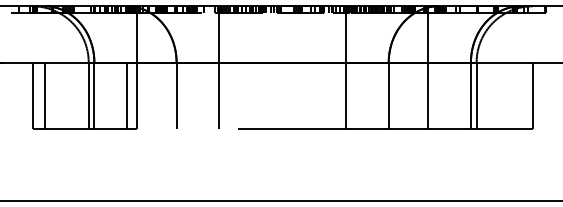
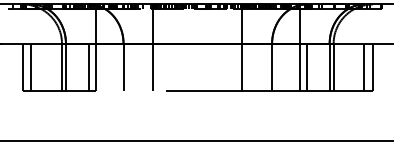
line: (438, 95) -> (306, 66), added
line: (520, 95) -> (364, 66), added

